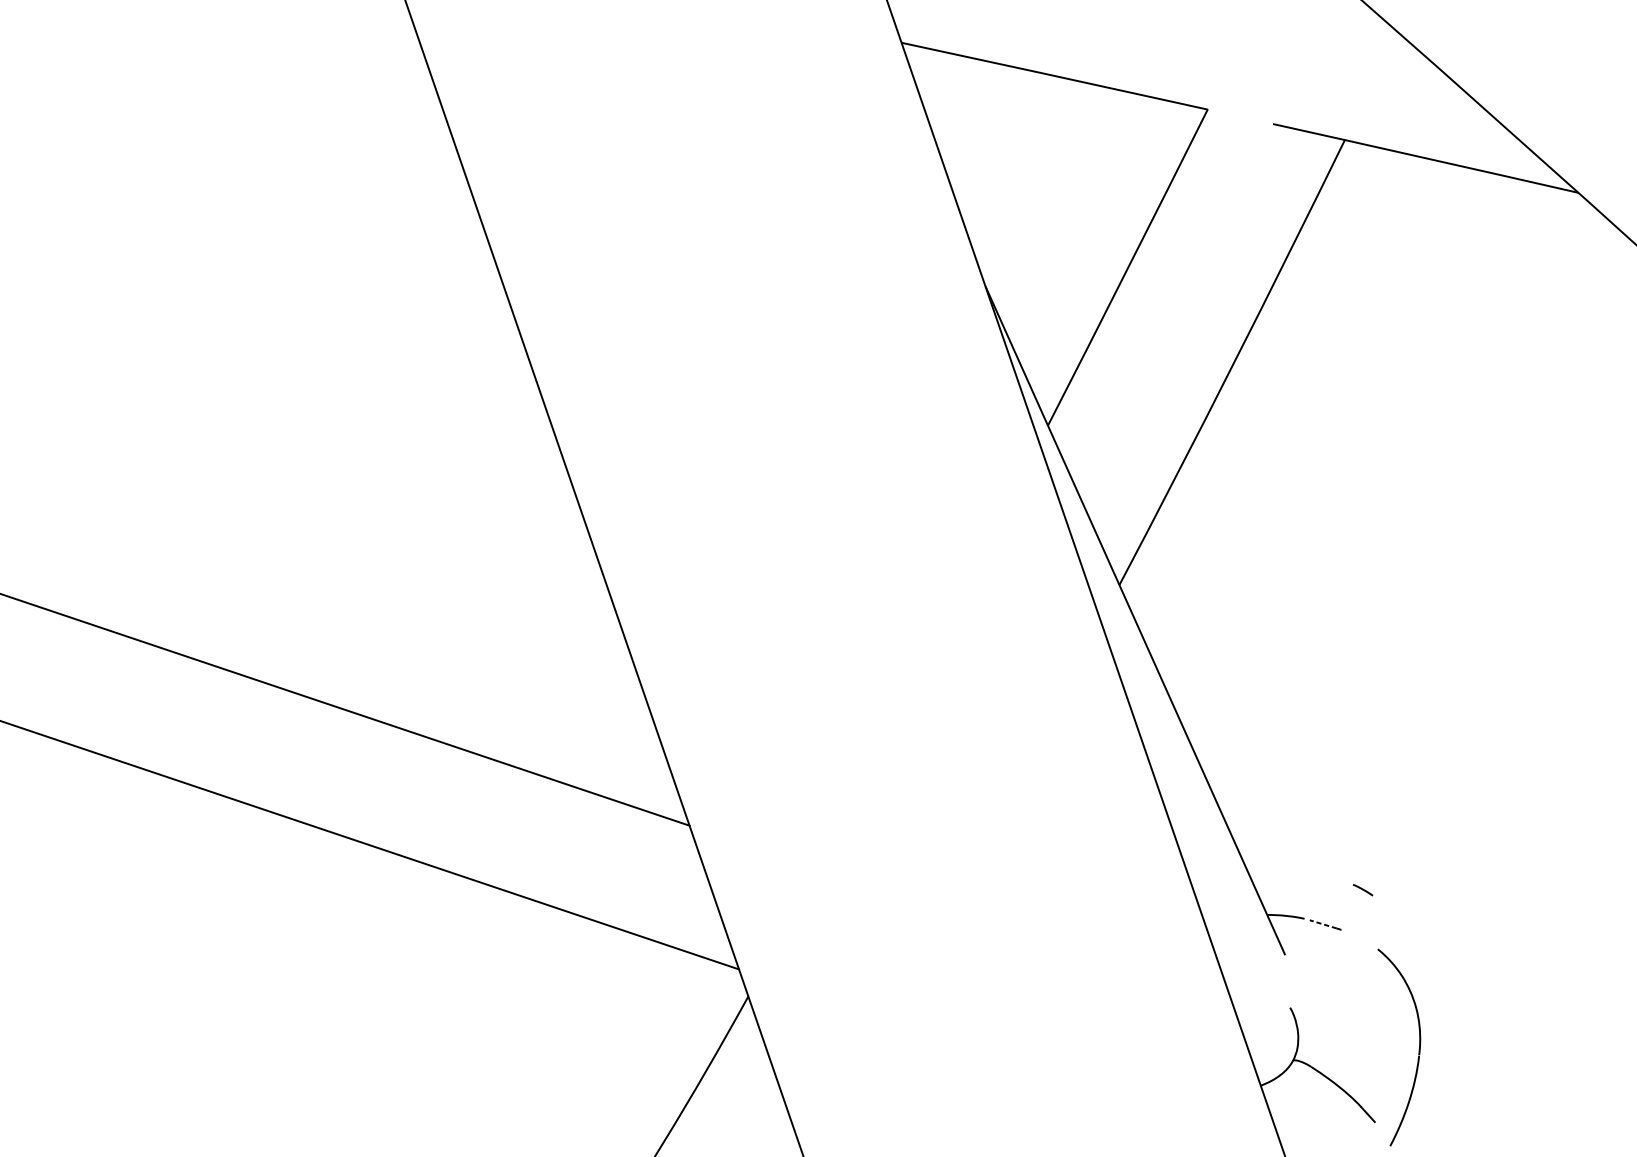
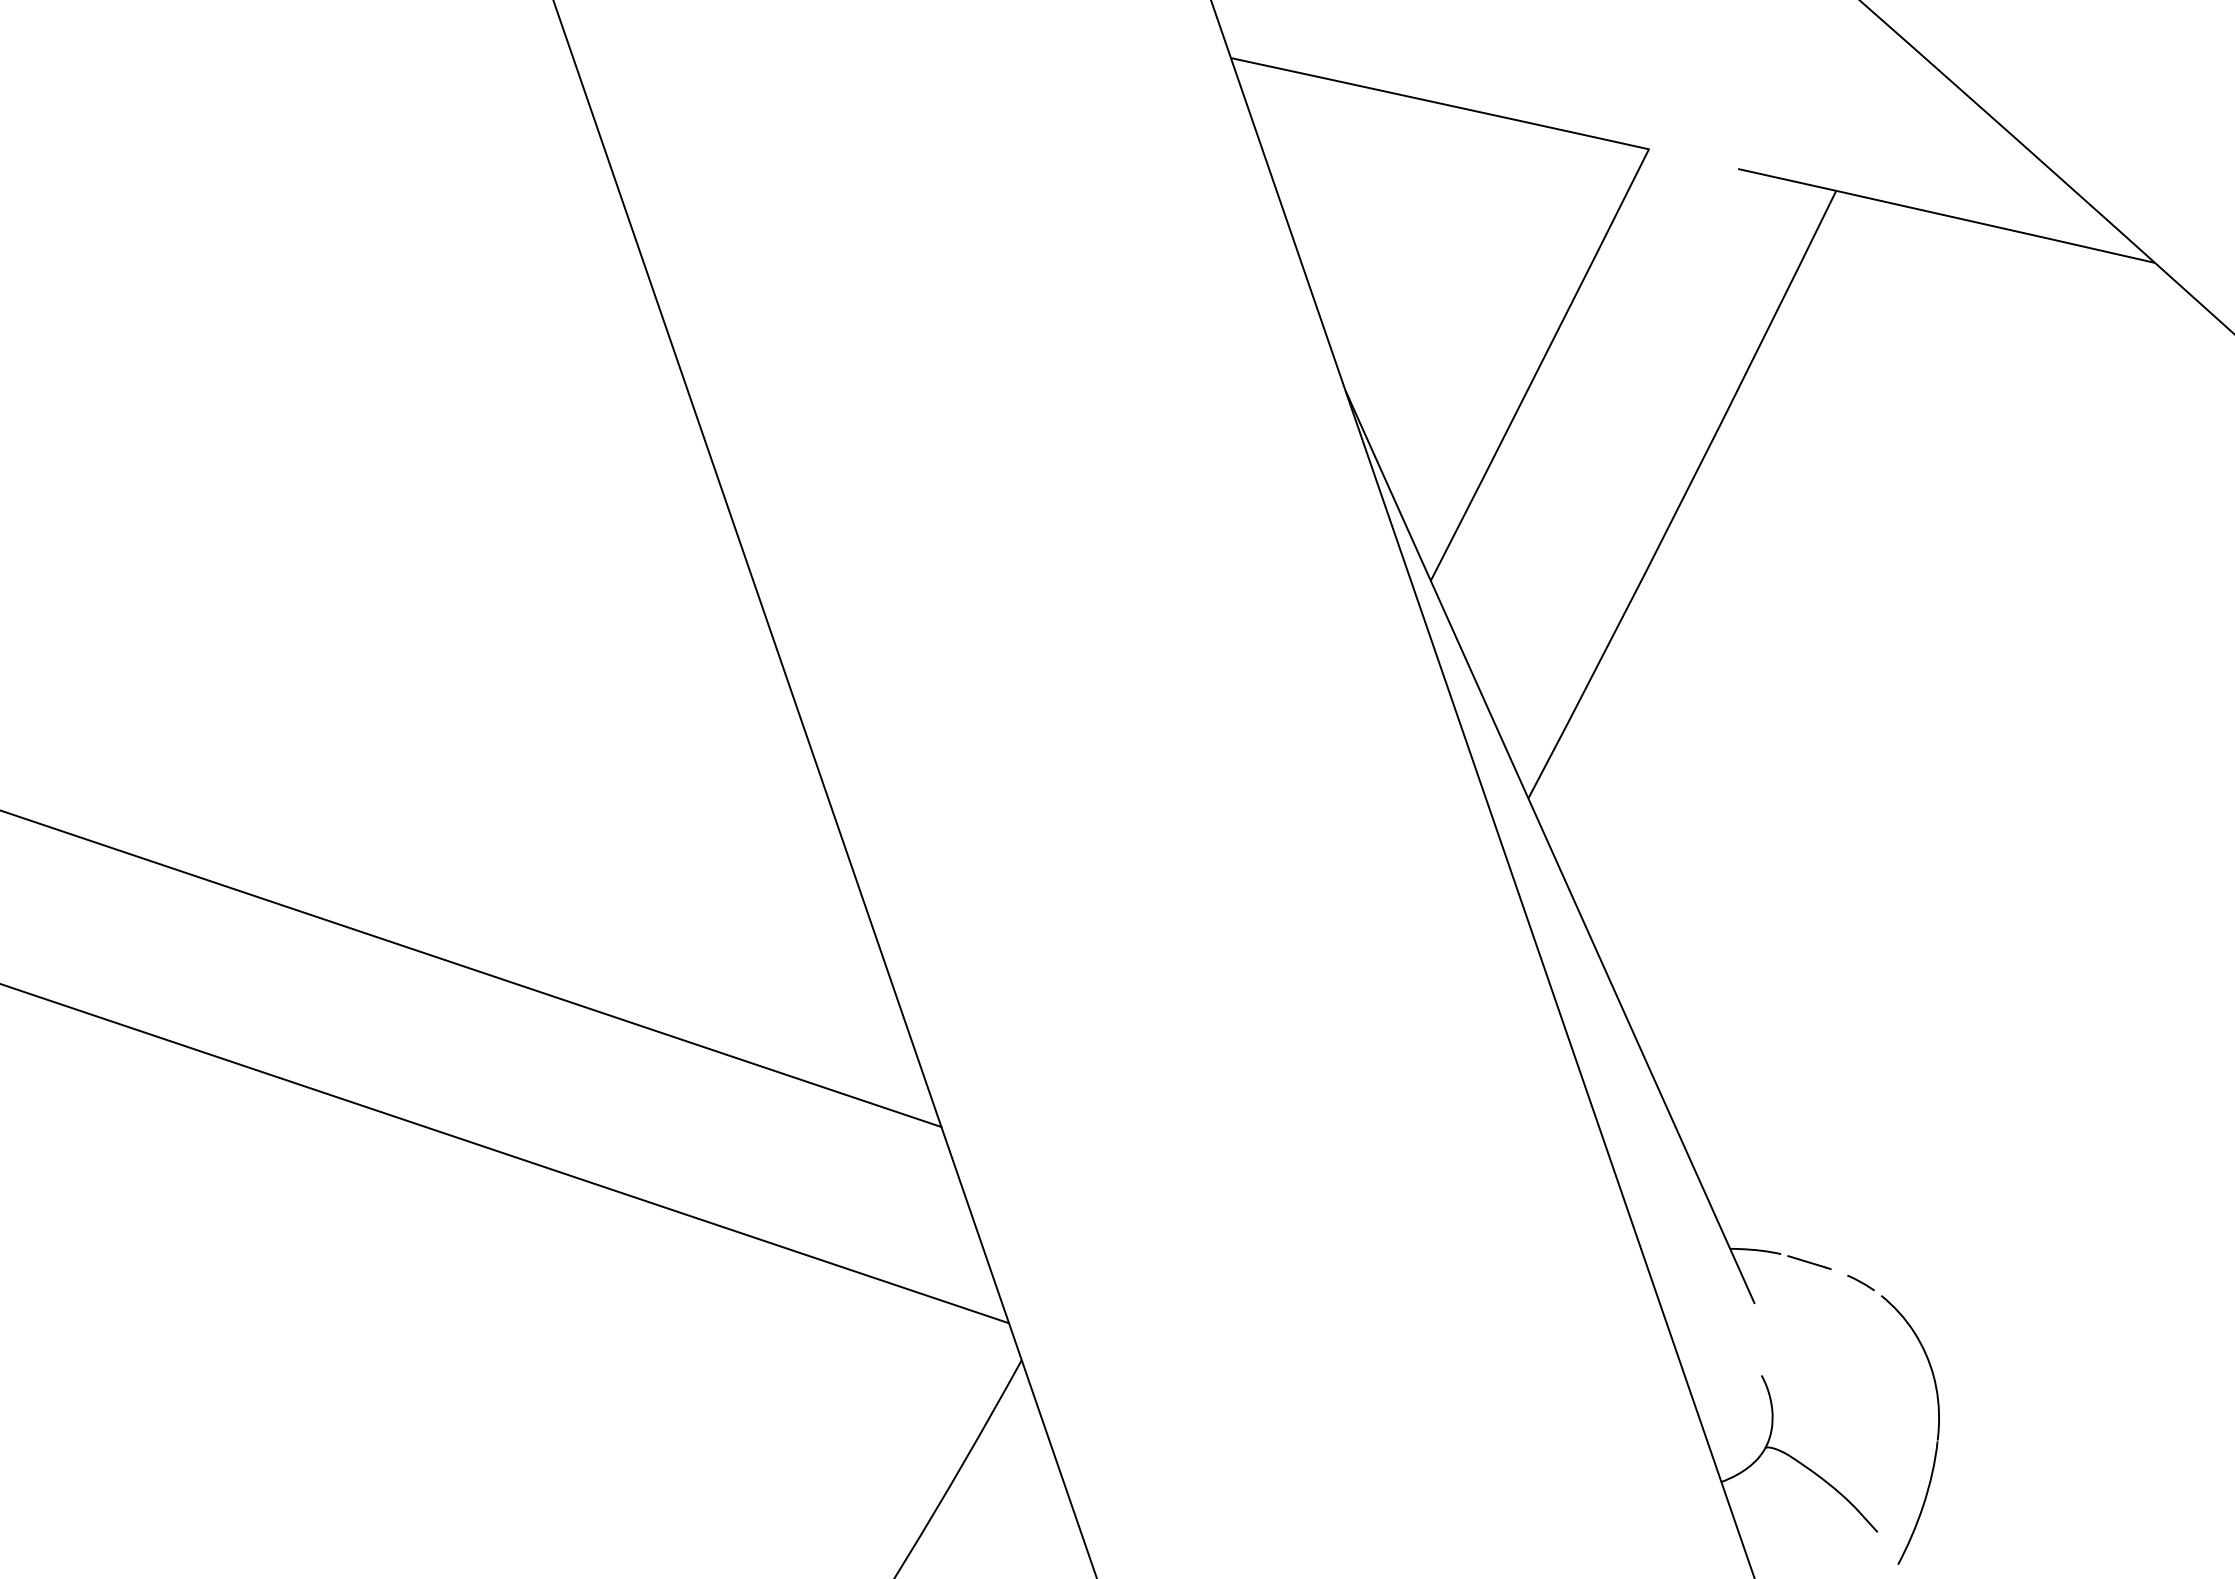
line: (1362, 889) -> (1860, 1282), moved
line: (1323, 924) -> (1806, 1261), dashed -> solid

